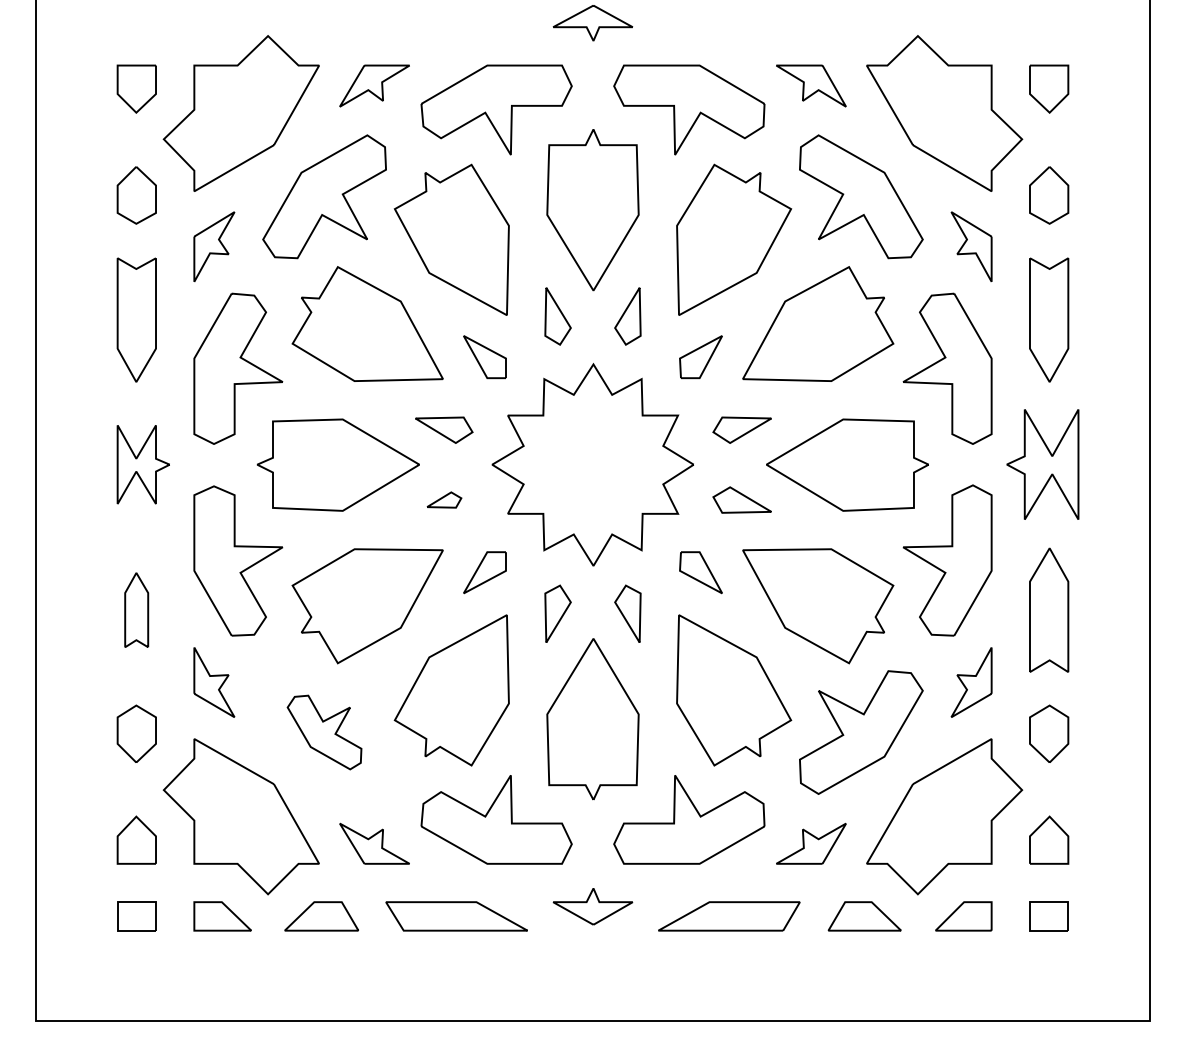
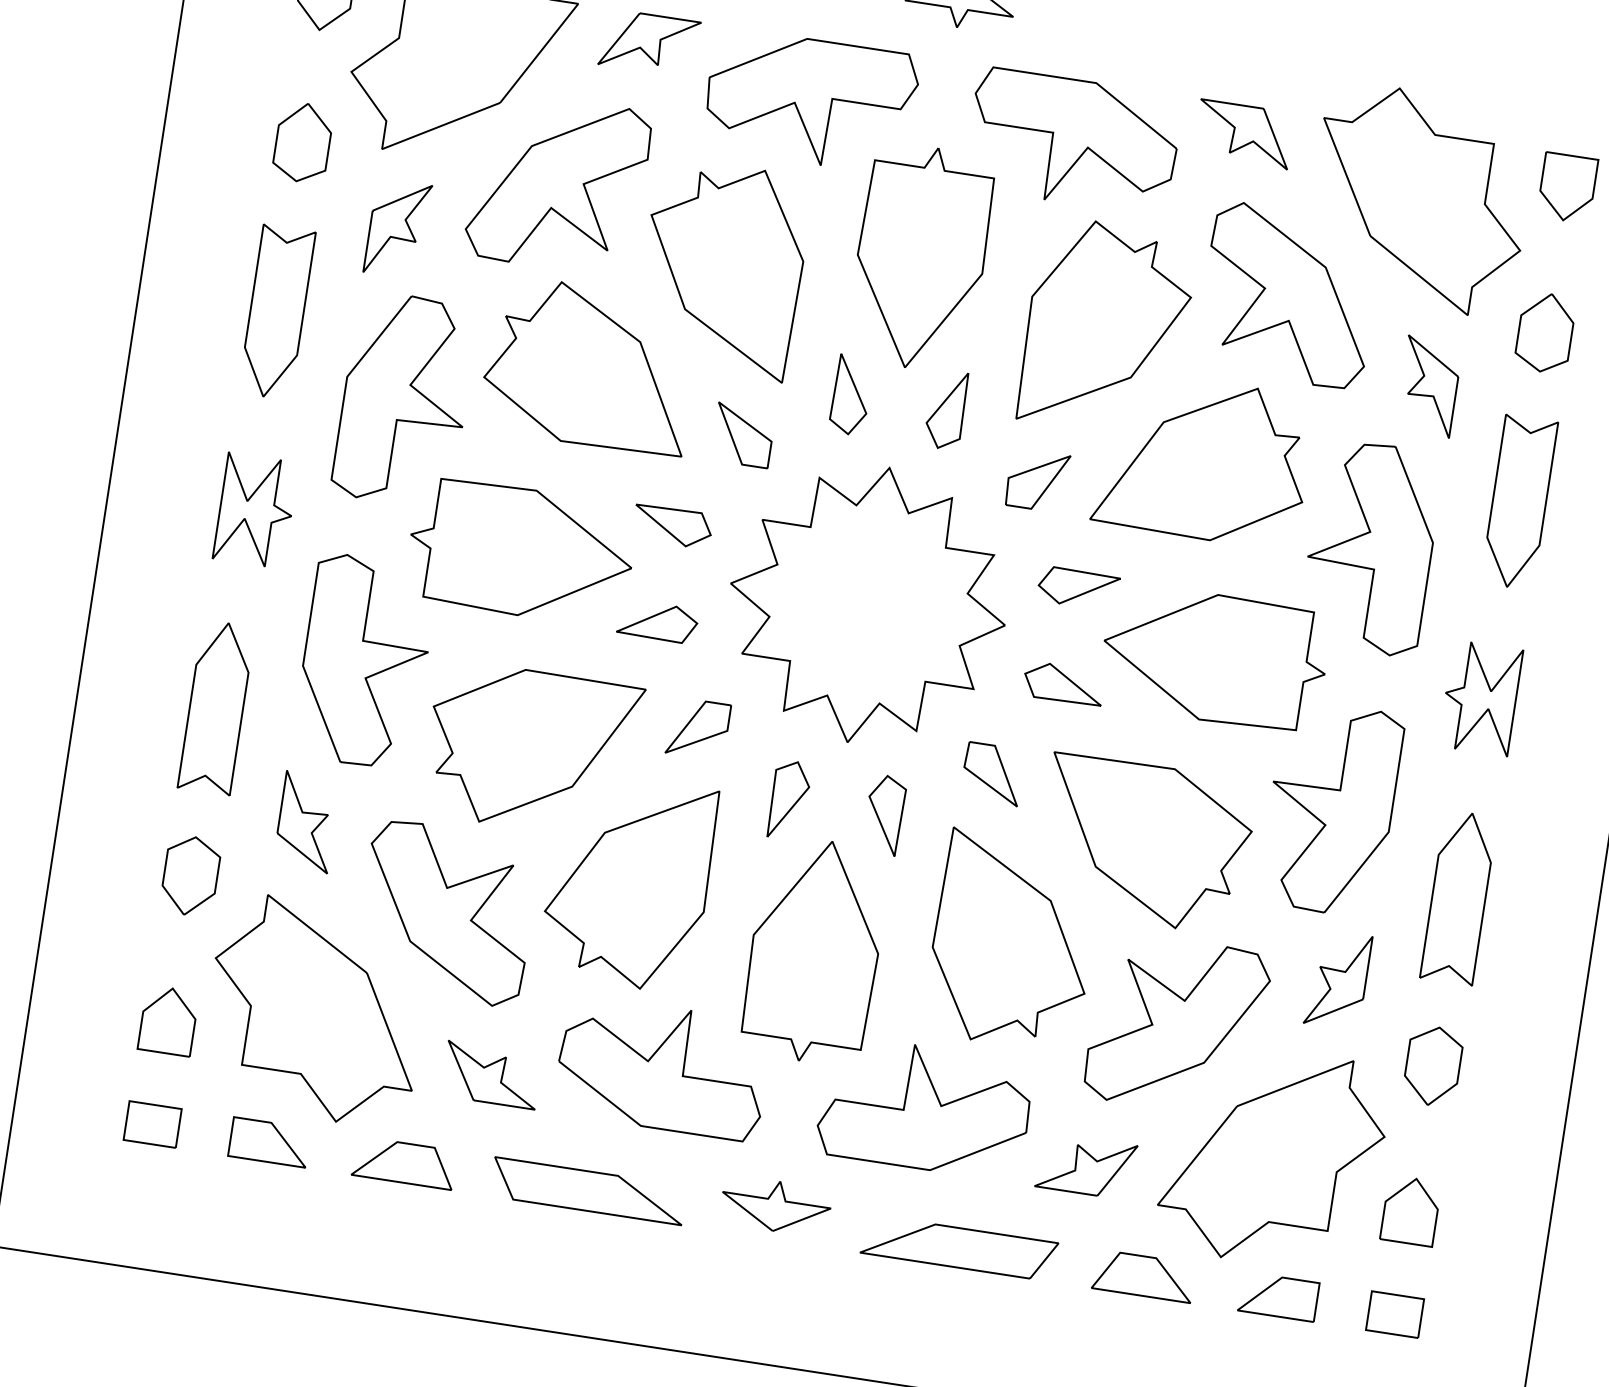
part: (1042, 464) -> (1480, 697), size x0.71
part: (444, 499) -> (658, 620), size x1.67
part: (136, 609) -> (216, 706), size x1.67
part: (324, 732) -> (446, 913), size x1.67

